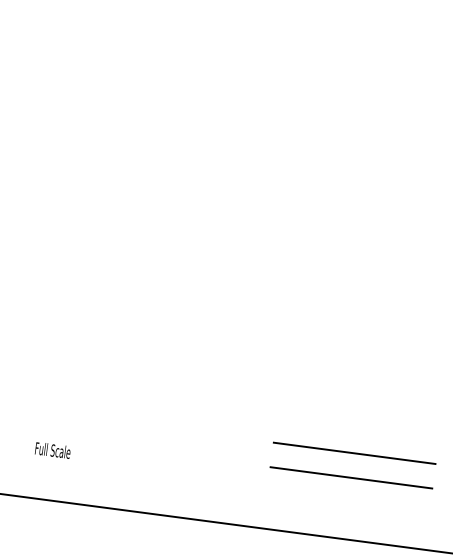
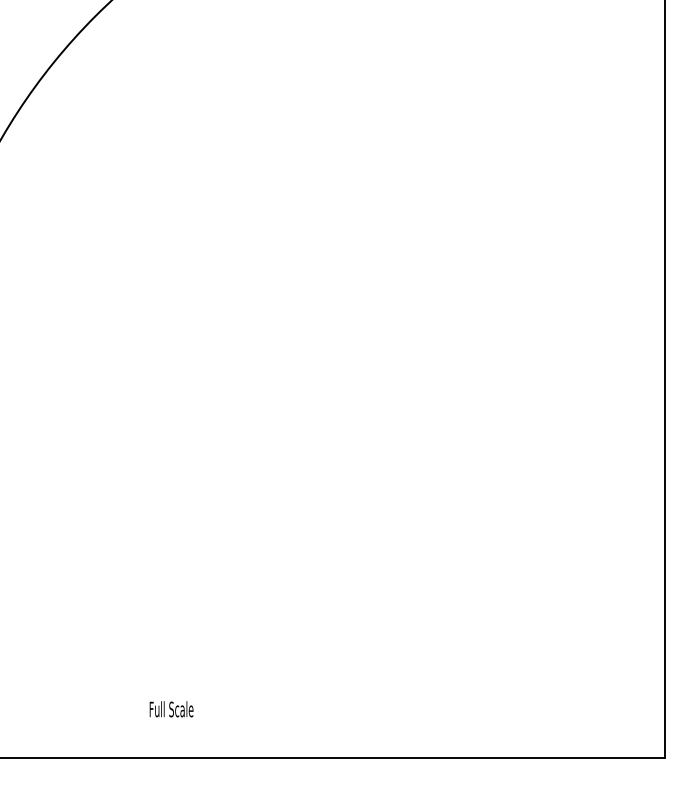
text: (52, 450) -> (171, 709), moved
line: (354, 452) -> (517, 650), removed
line: (351, 477) -> (517, 681), removed

